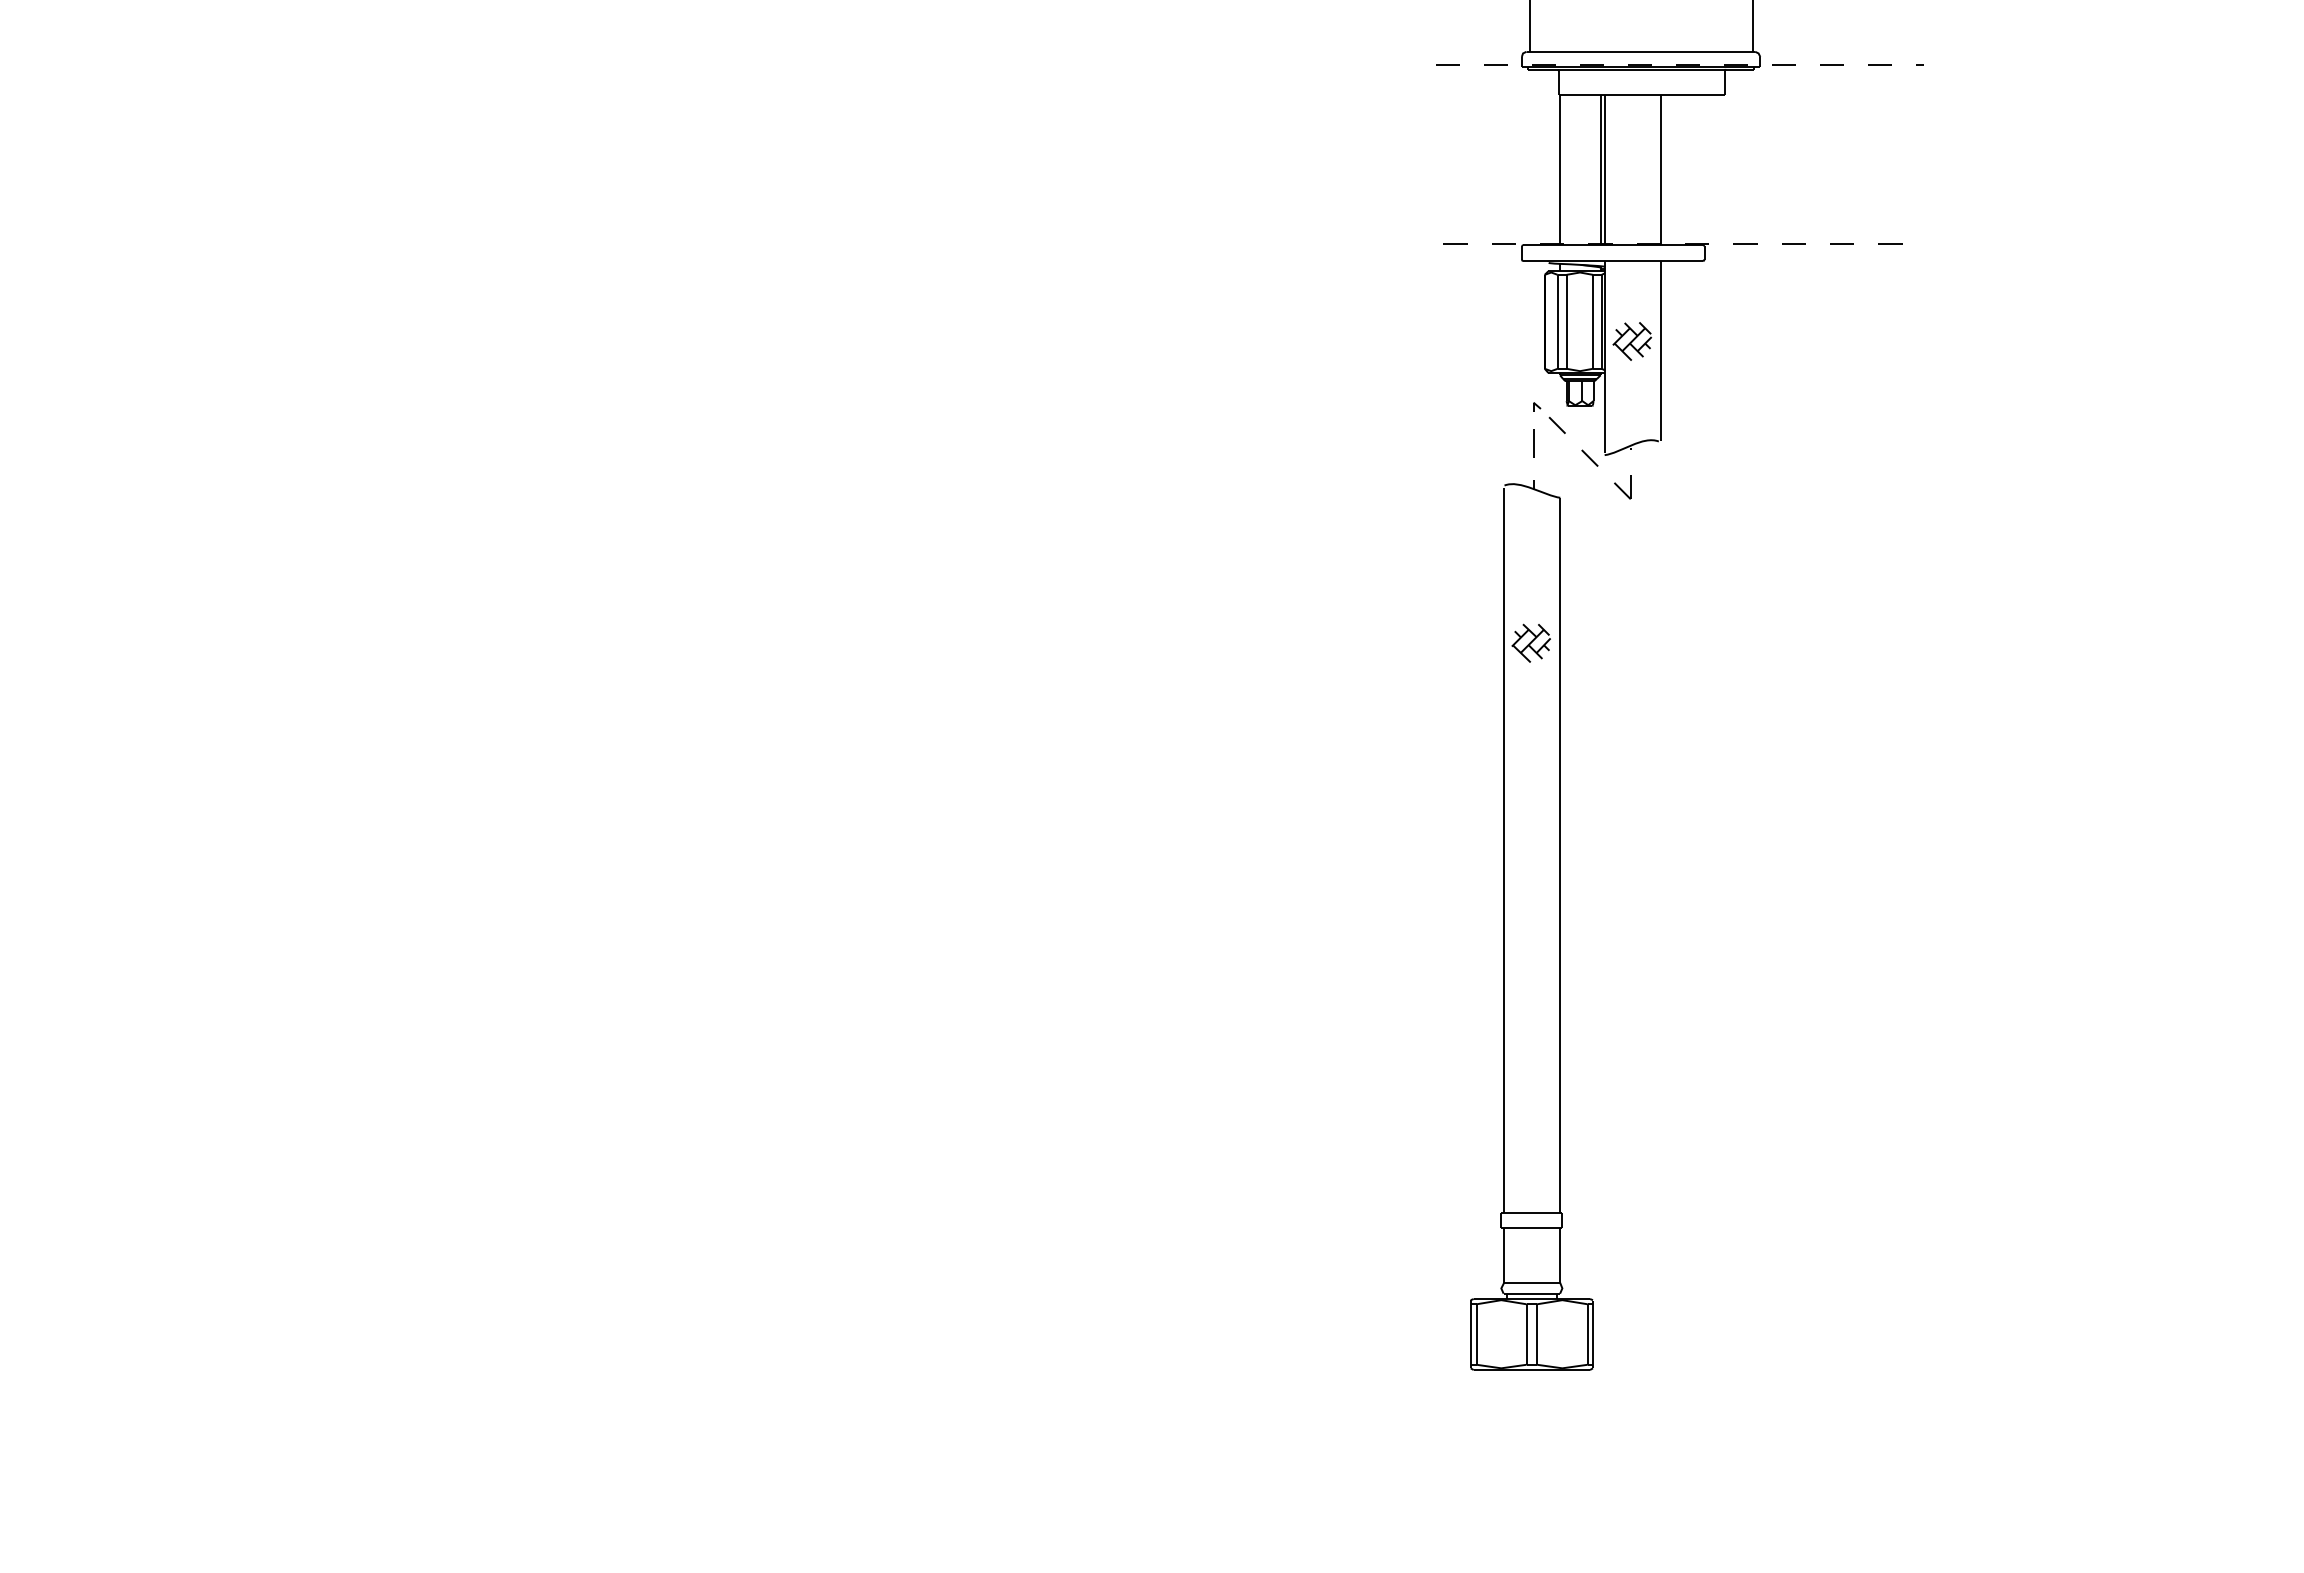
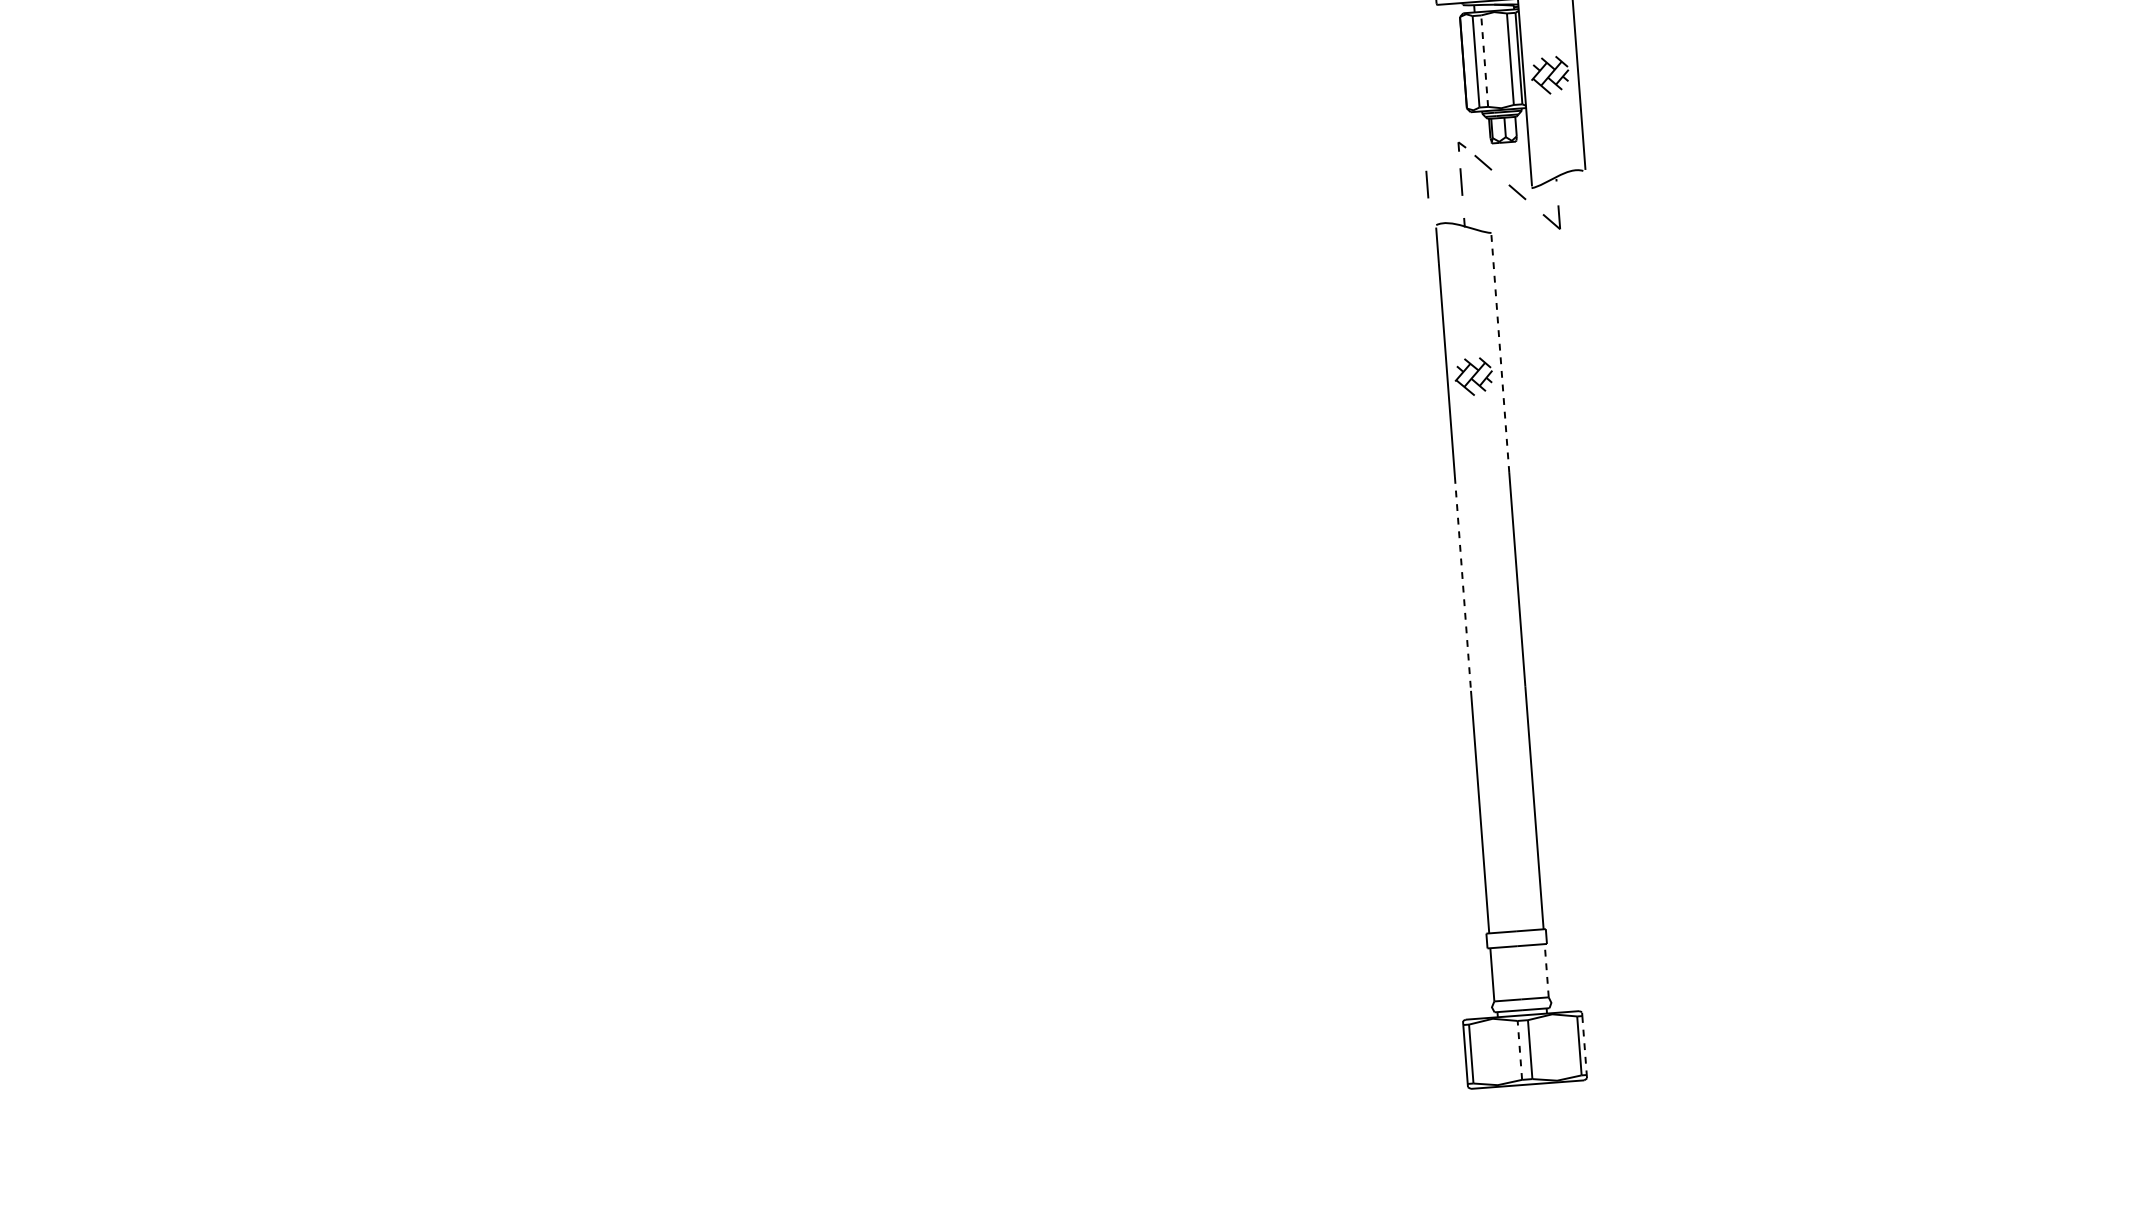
line: (1566, 321) -> (1484, 60), solid -> dashed
line: (1498, 443) -> (1427, 184), added
line: (1560, 620) -> (1500, 352), solid -> dashed
line: (1504, 853) -> (1463, 583), solid -> dashed
line: (1560, 1254) -> (1547, 969), solid -> dashed
line: (1526, 1334) -> (1519, 1050), solid -> dashed
line: (1592, 1335) -> (1584, 1046), solid -> dashed

